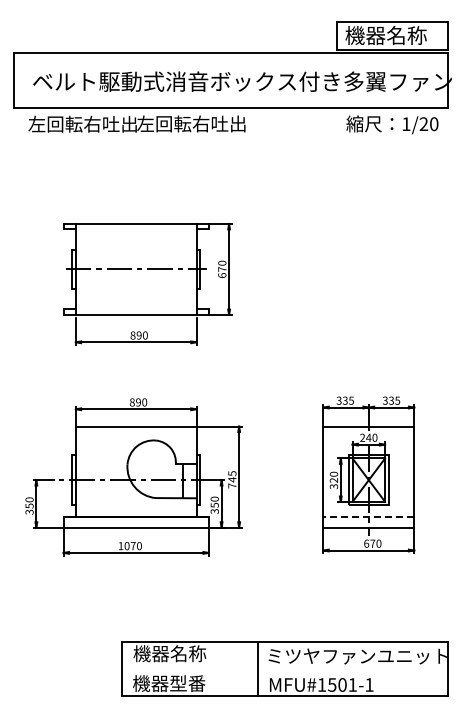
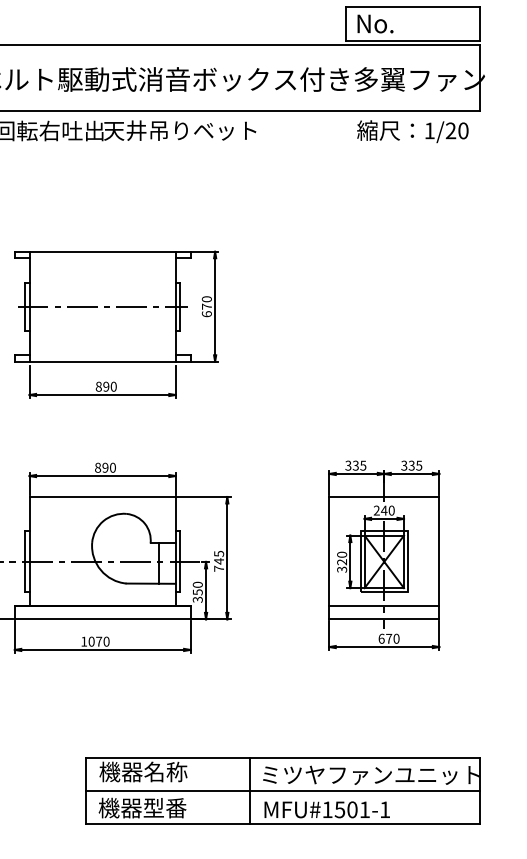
text: (385, 35) -> (404, 23), 機器名称 -> No.
text: (199, 123) -> (179, 130), 左回転右吐出 -> 天井吊りベット
line: (368, 516) -> (383, 605), dashed -> solid
line: (285, 669) -> (283, 791), added

